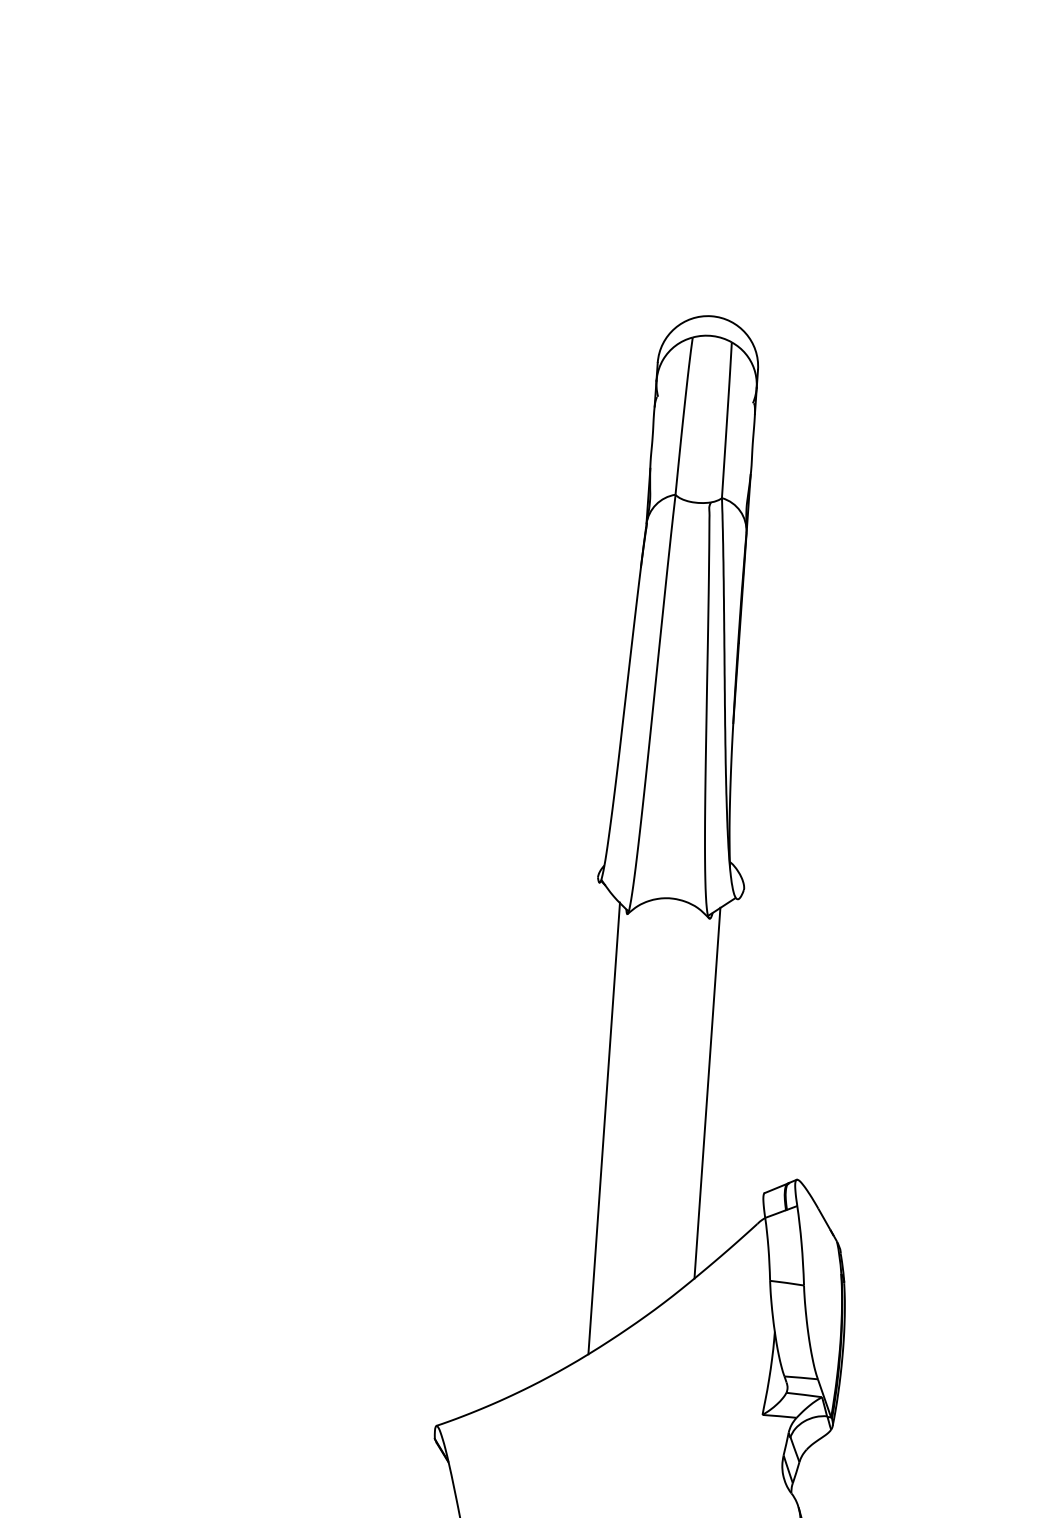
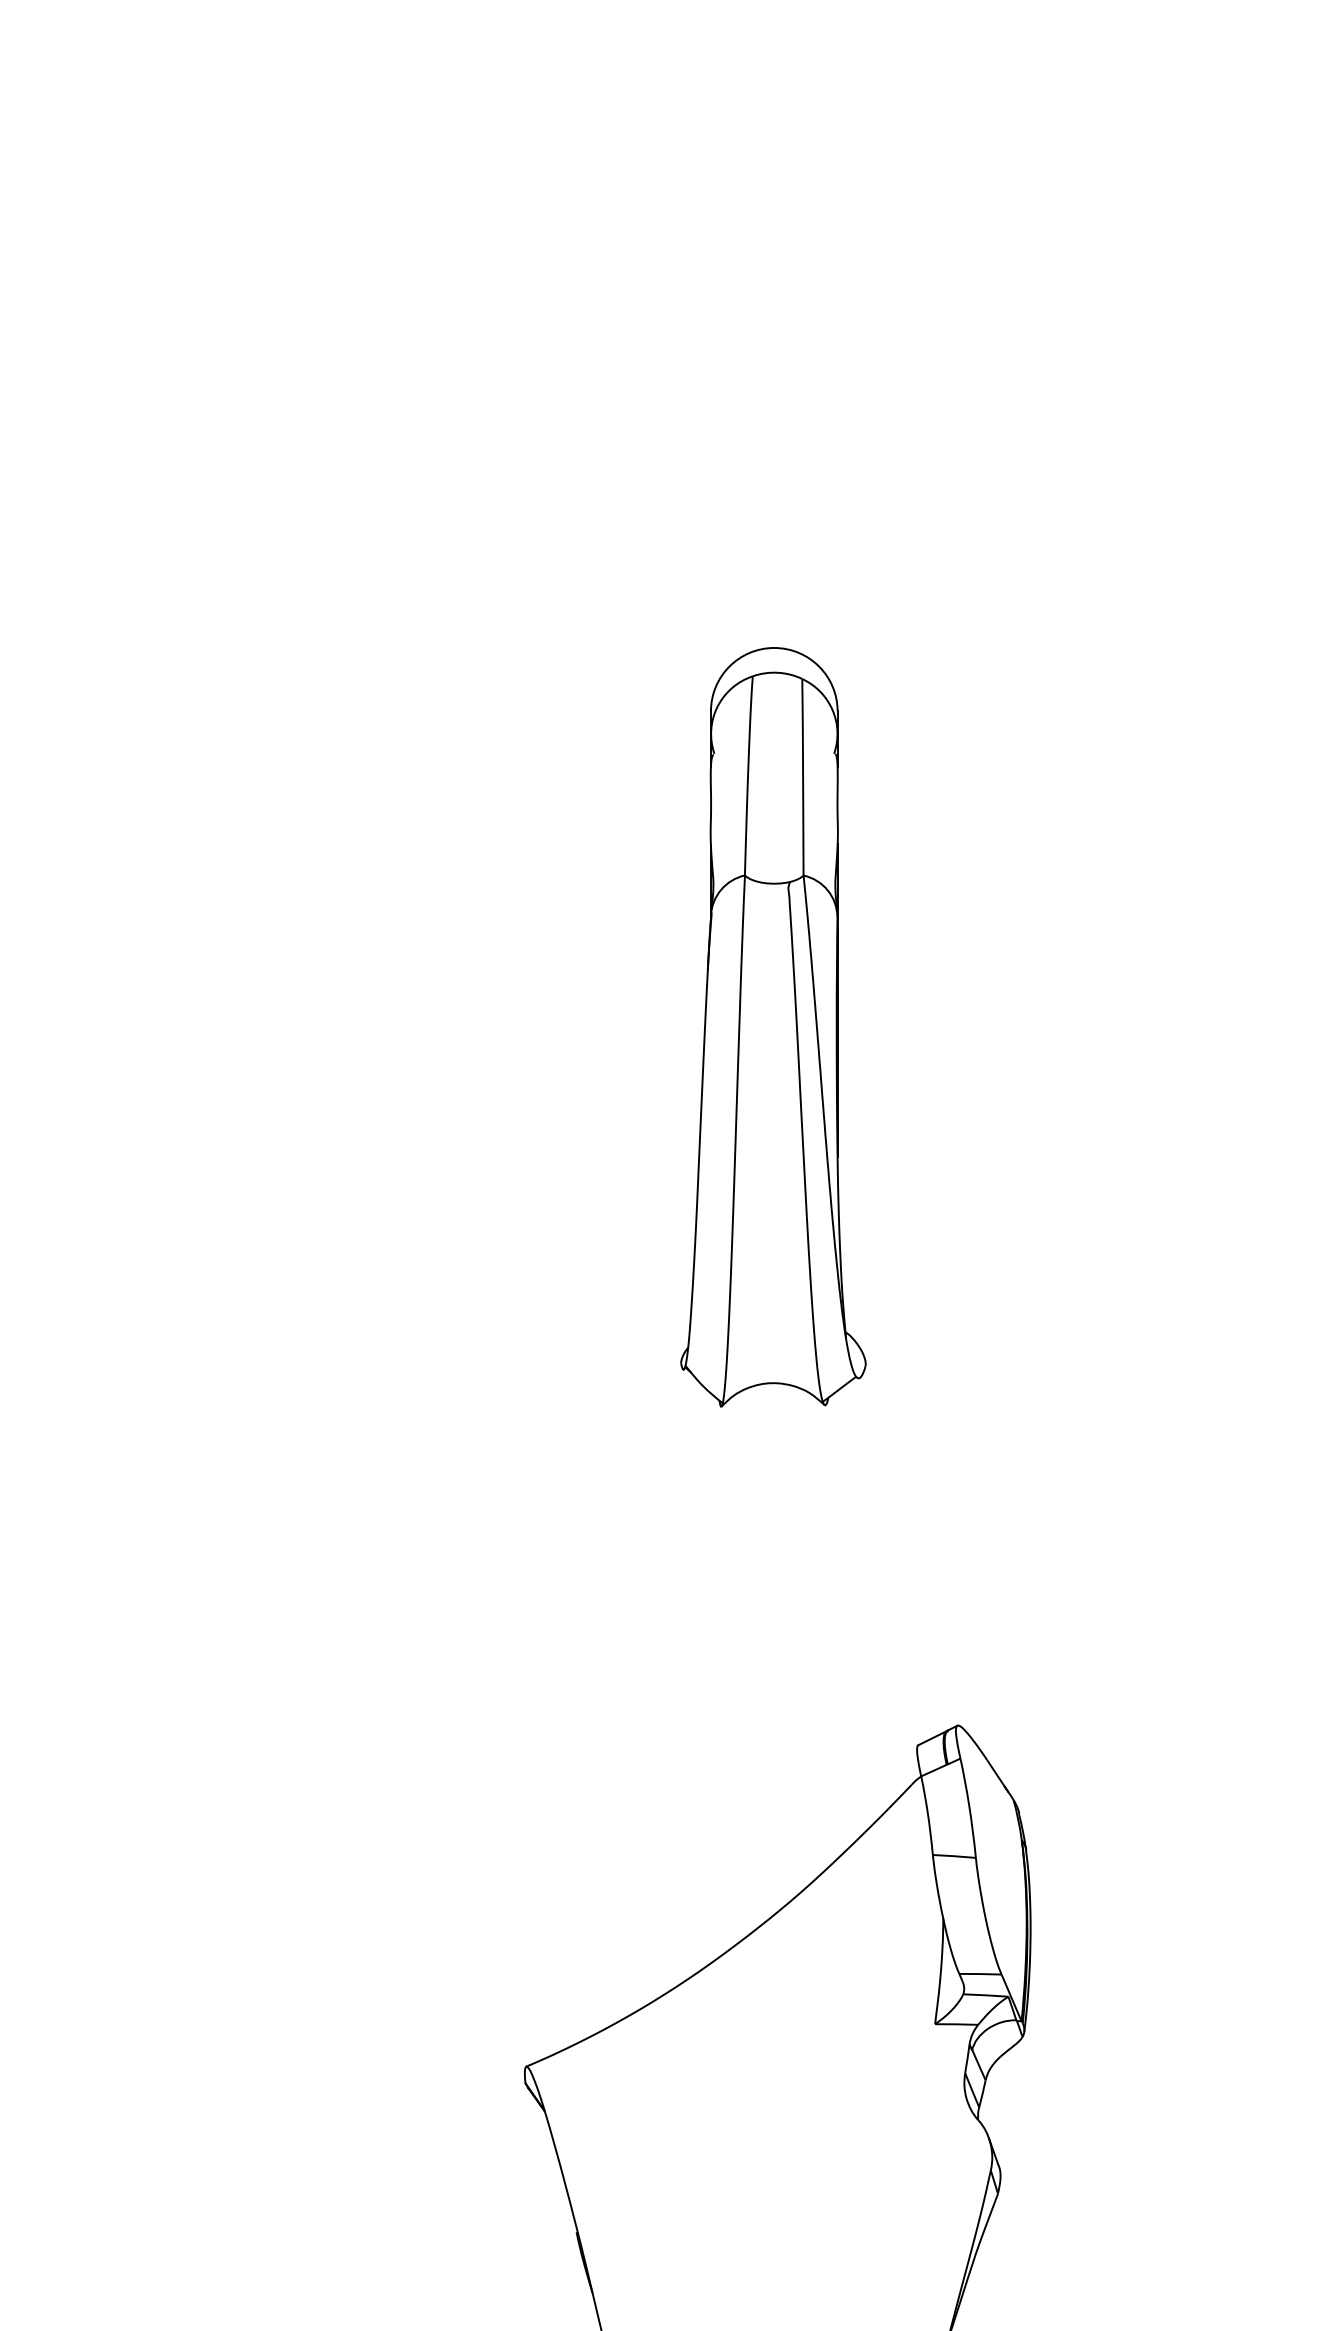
line: (707, 1093) -> (837, 1624), removed
line: (603, 1127) -> (710, 1677), removed

